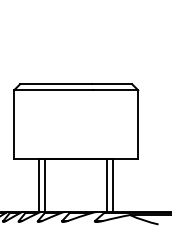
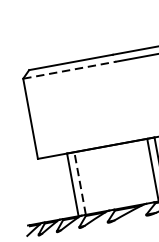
line: (53, 90) -> (69, 70), solid -> dashed
line: (45, 185) -> (80, 183), solid -> dashed

